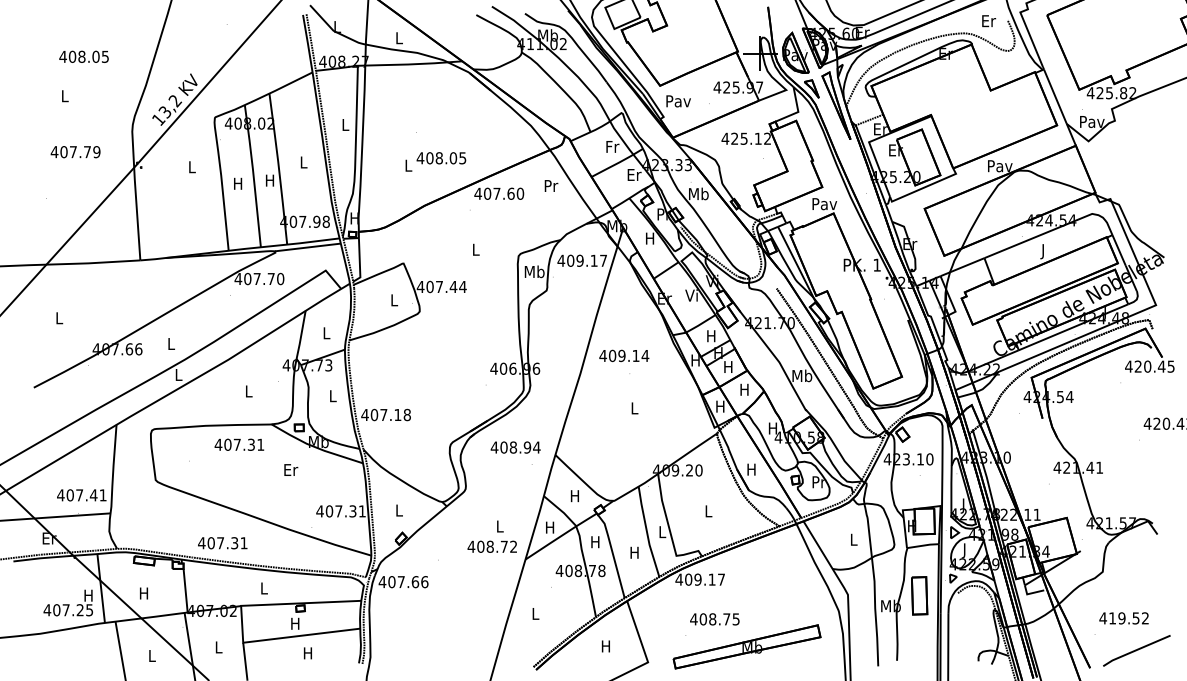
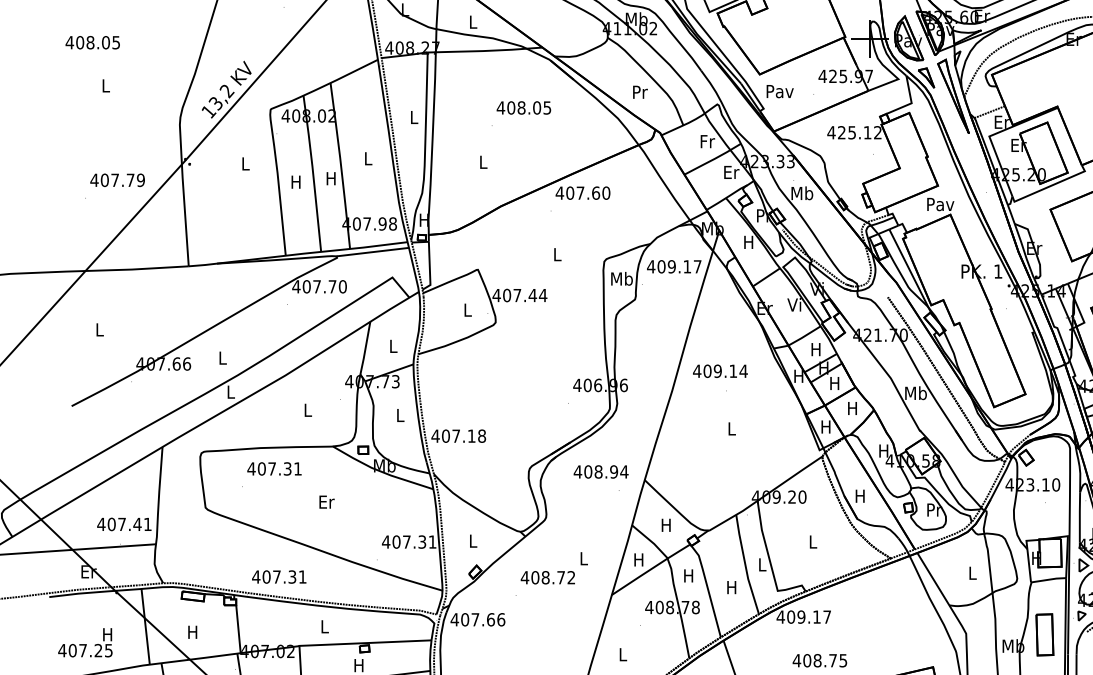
text: (83, 56) -> (92, 42), moved
text: (75, 152) -> (117, 180), moved
text: (441, 158) -> (523, 108), moved
text: (551, 185) -> (640, 91), moved
text: (239, 444) -> (274, 468), moved
text: (291, 469) -> (327, 501), moved
text: (491, 546) -> (547, 577), moved
text: (67, 602) -> (84, 642), moved

